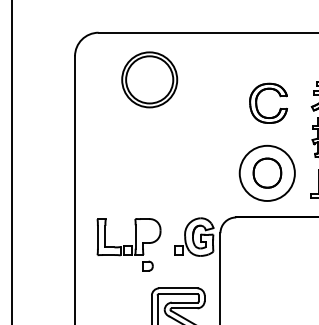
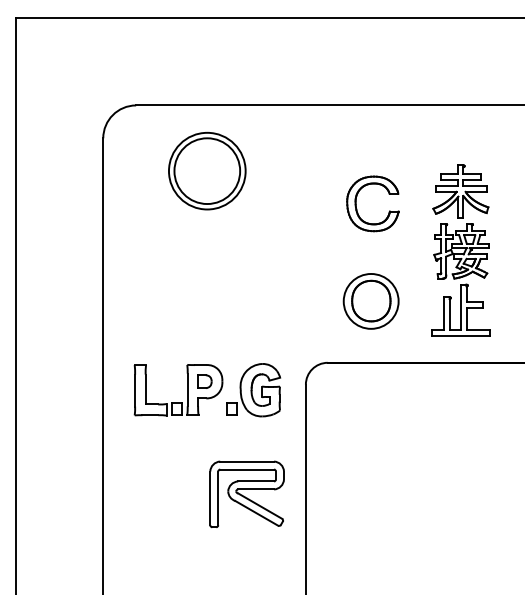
circle: (266, 172) -> (370, 300), size x0.71
part: (194, 237) -> (253, 390), moved
part: (147, 266) -> (204, 381), moved

